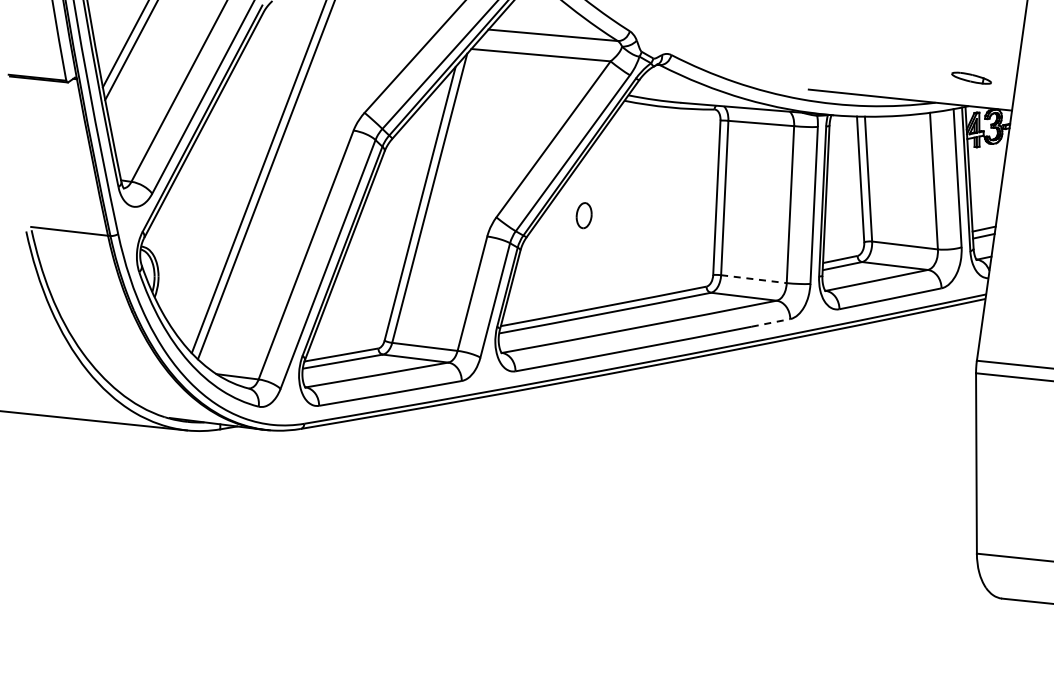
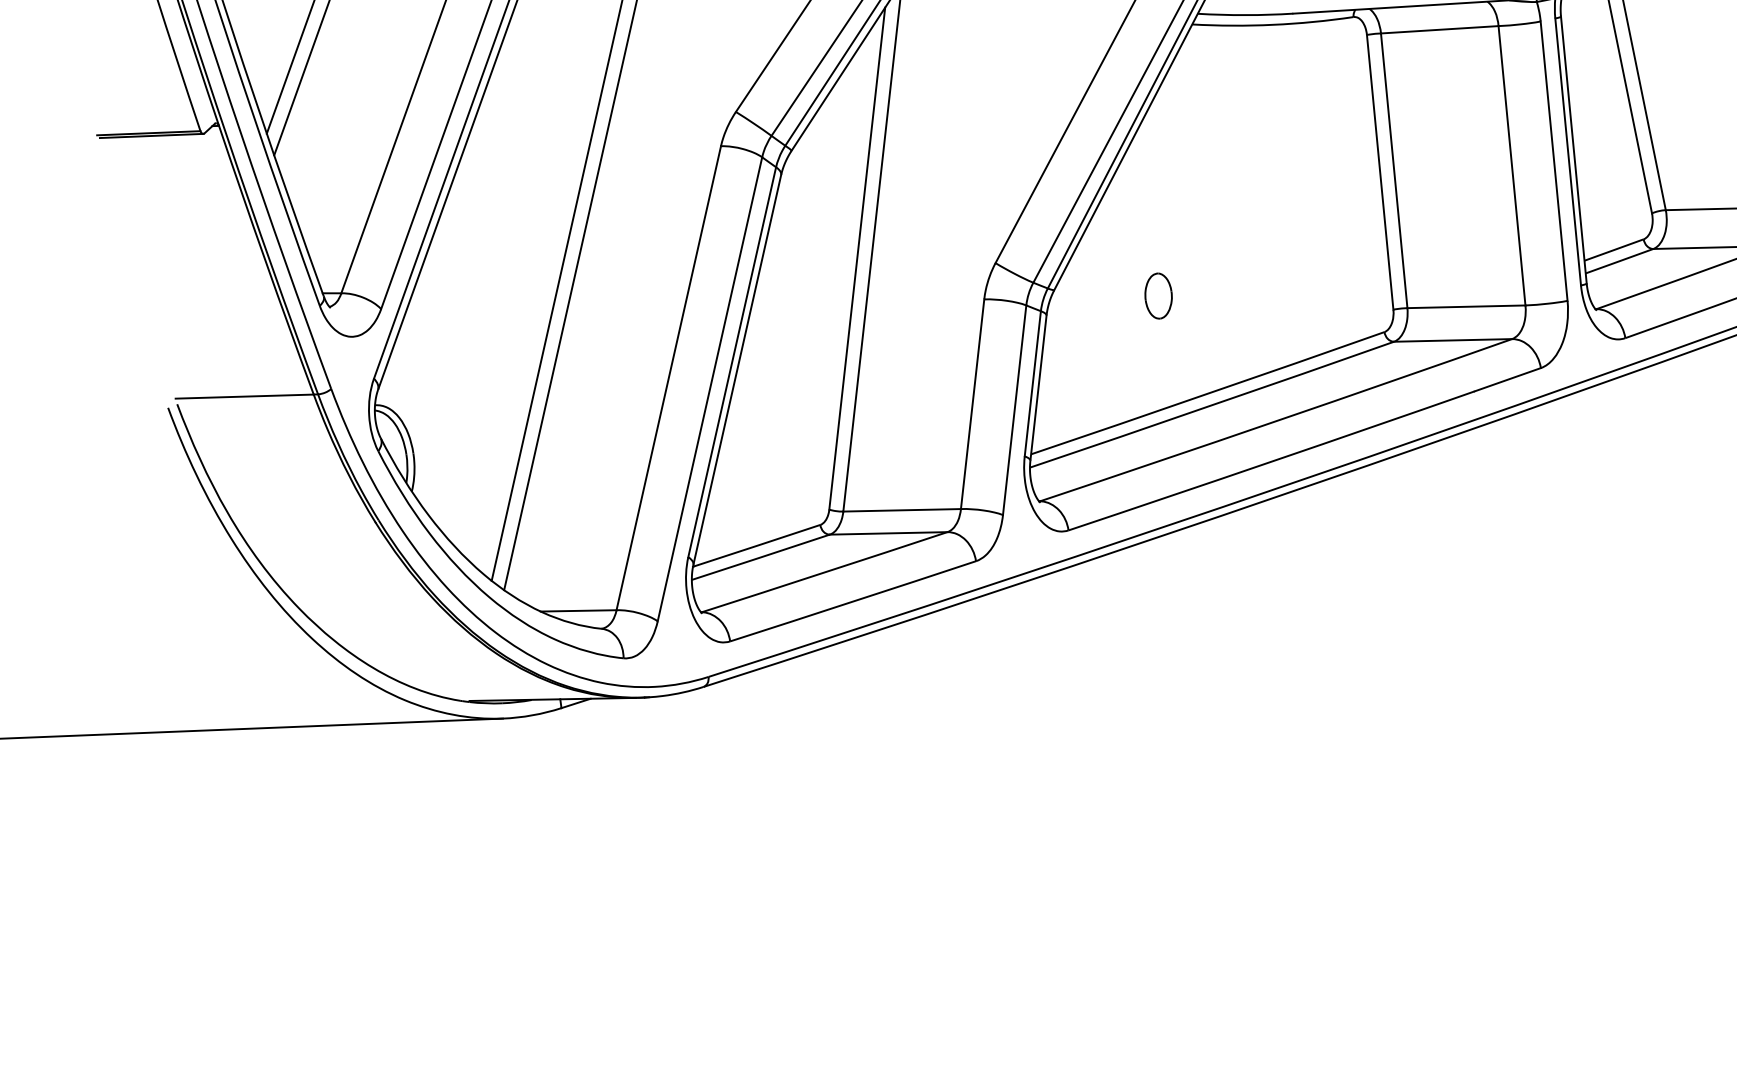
part: (583, 215) -> (1157, 295), moved
line: (754, 279) -> (1467, 307), dashed -> solid
line: (771, 322) -> (1508, 378), dashed -> solid

